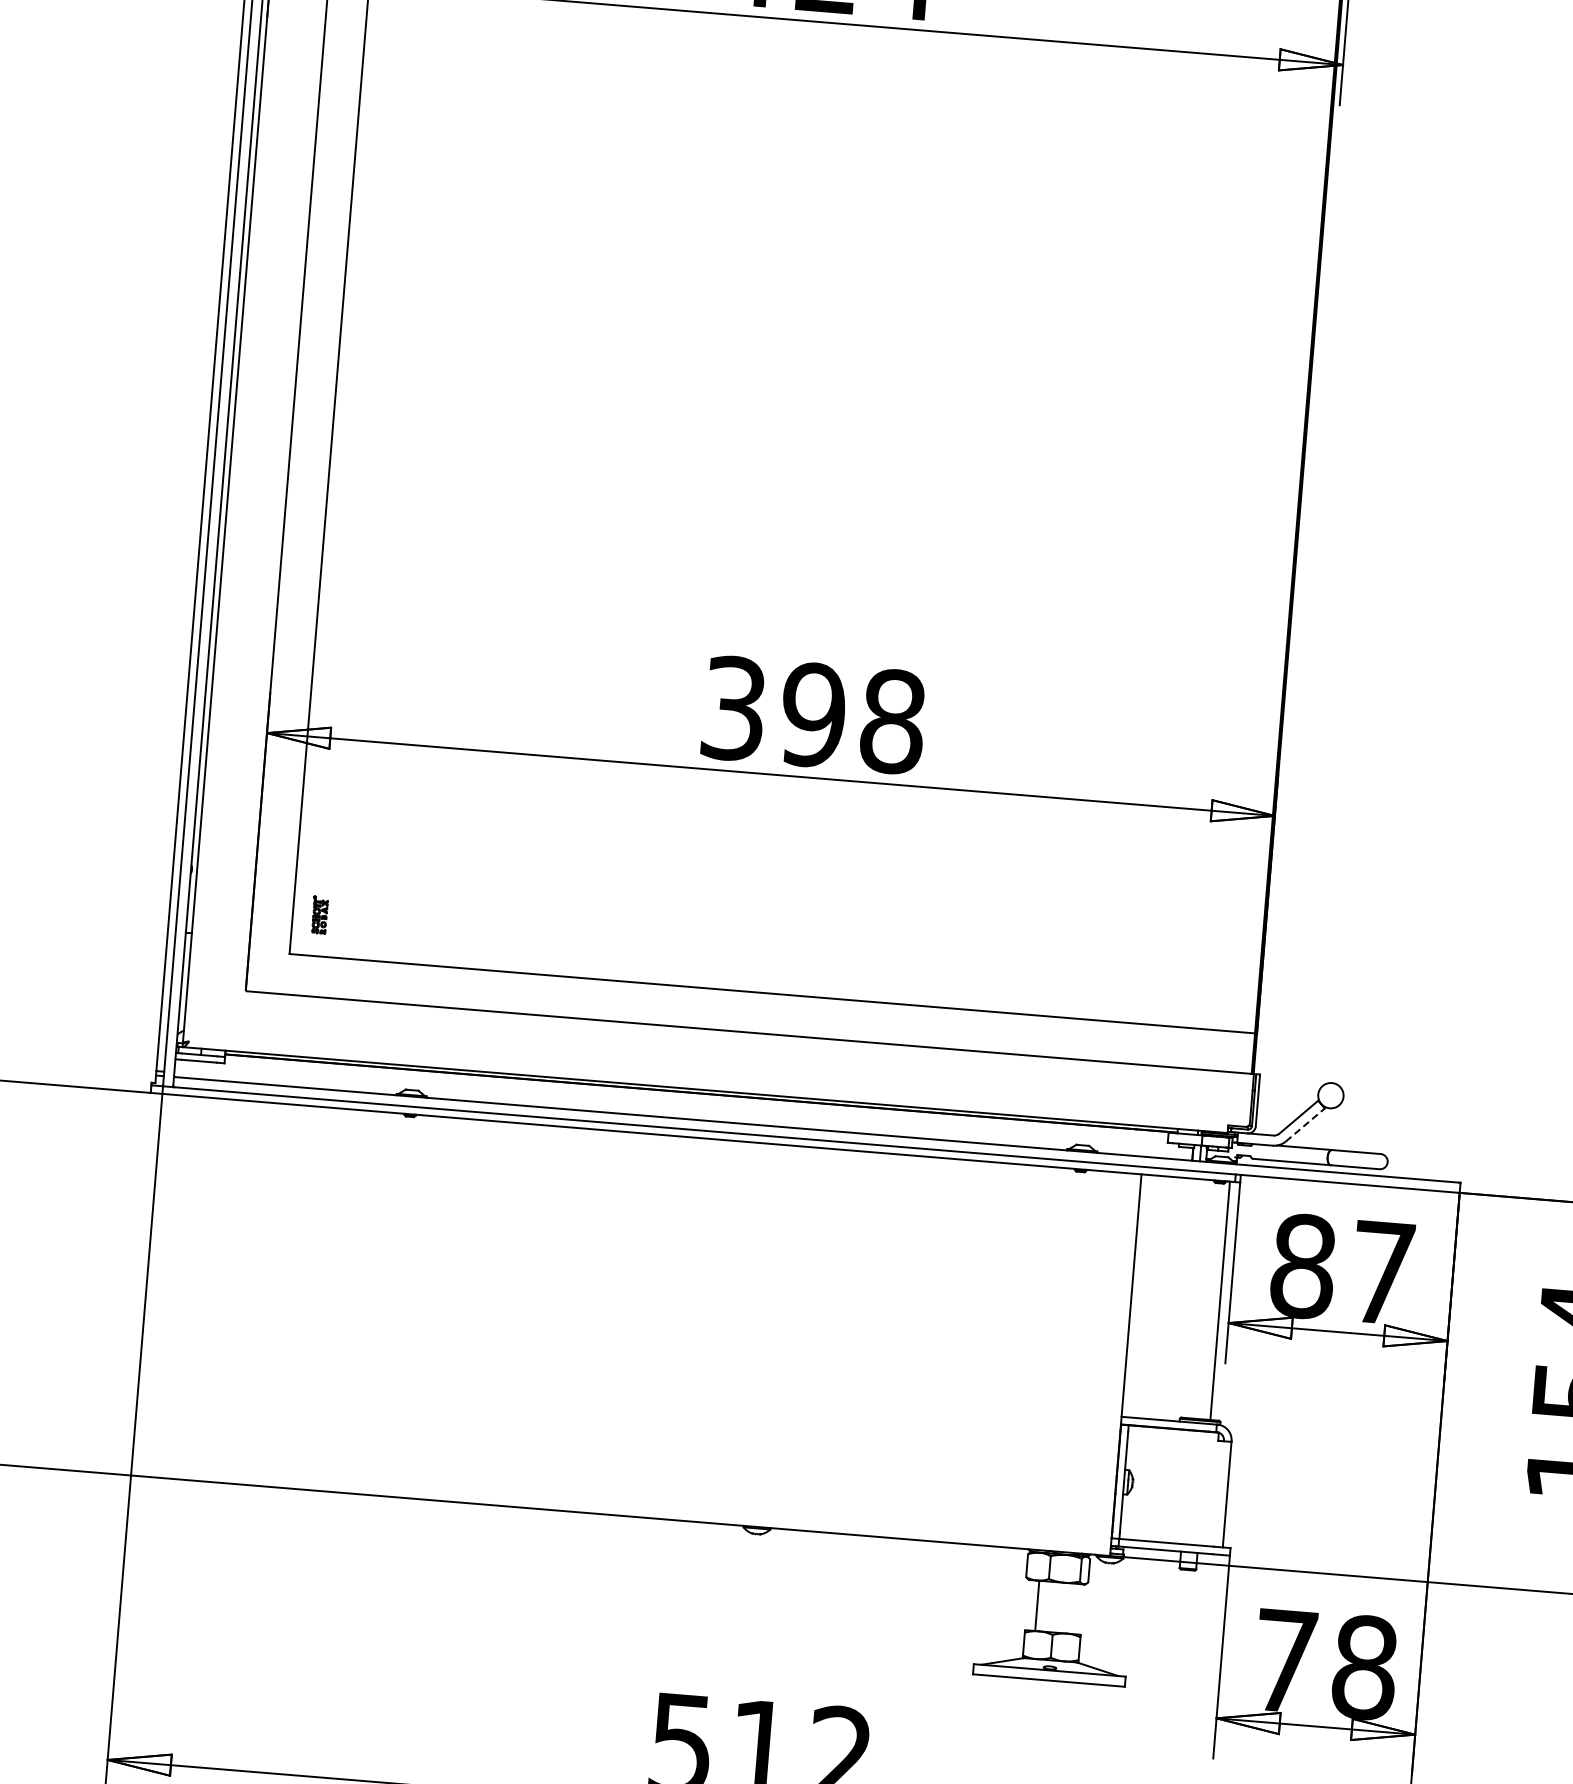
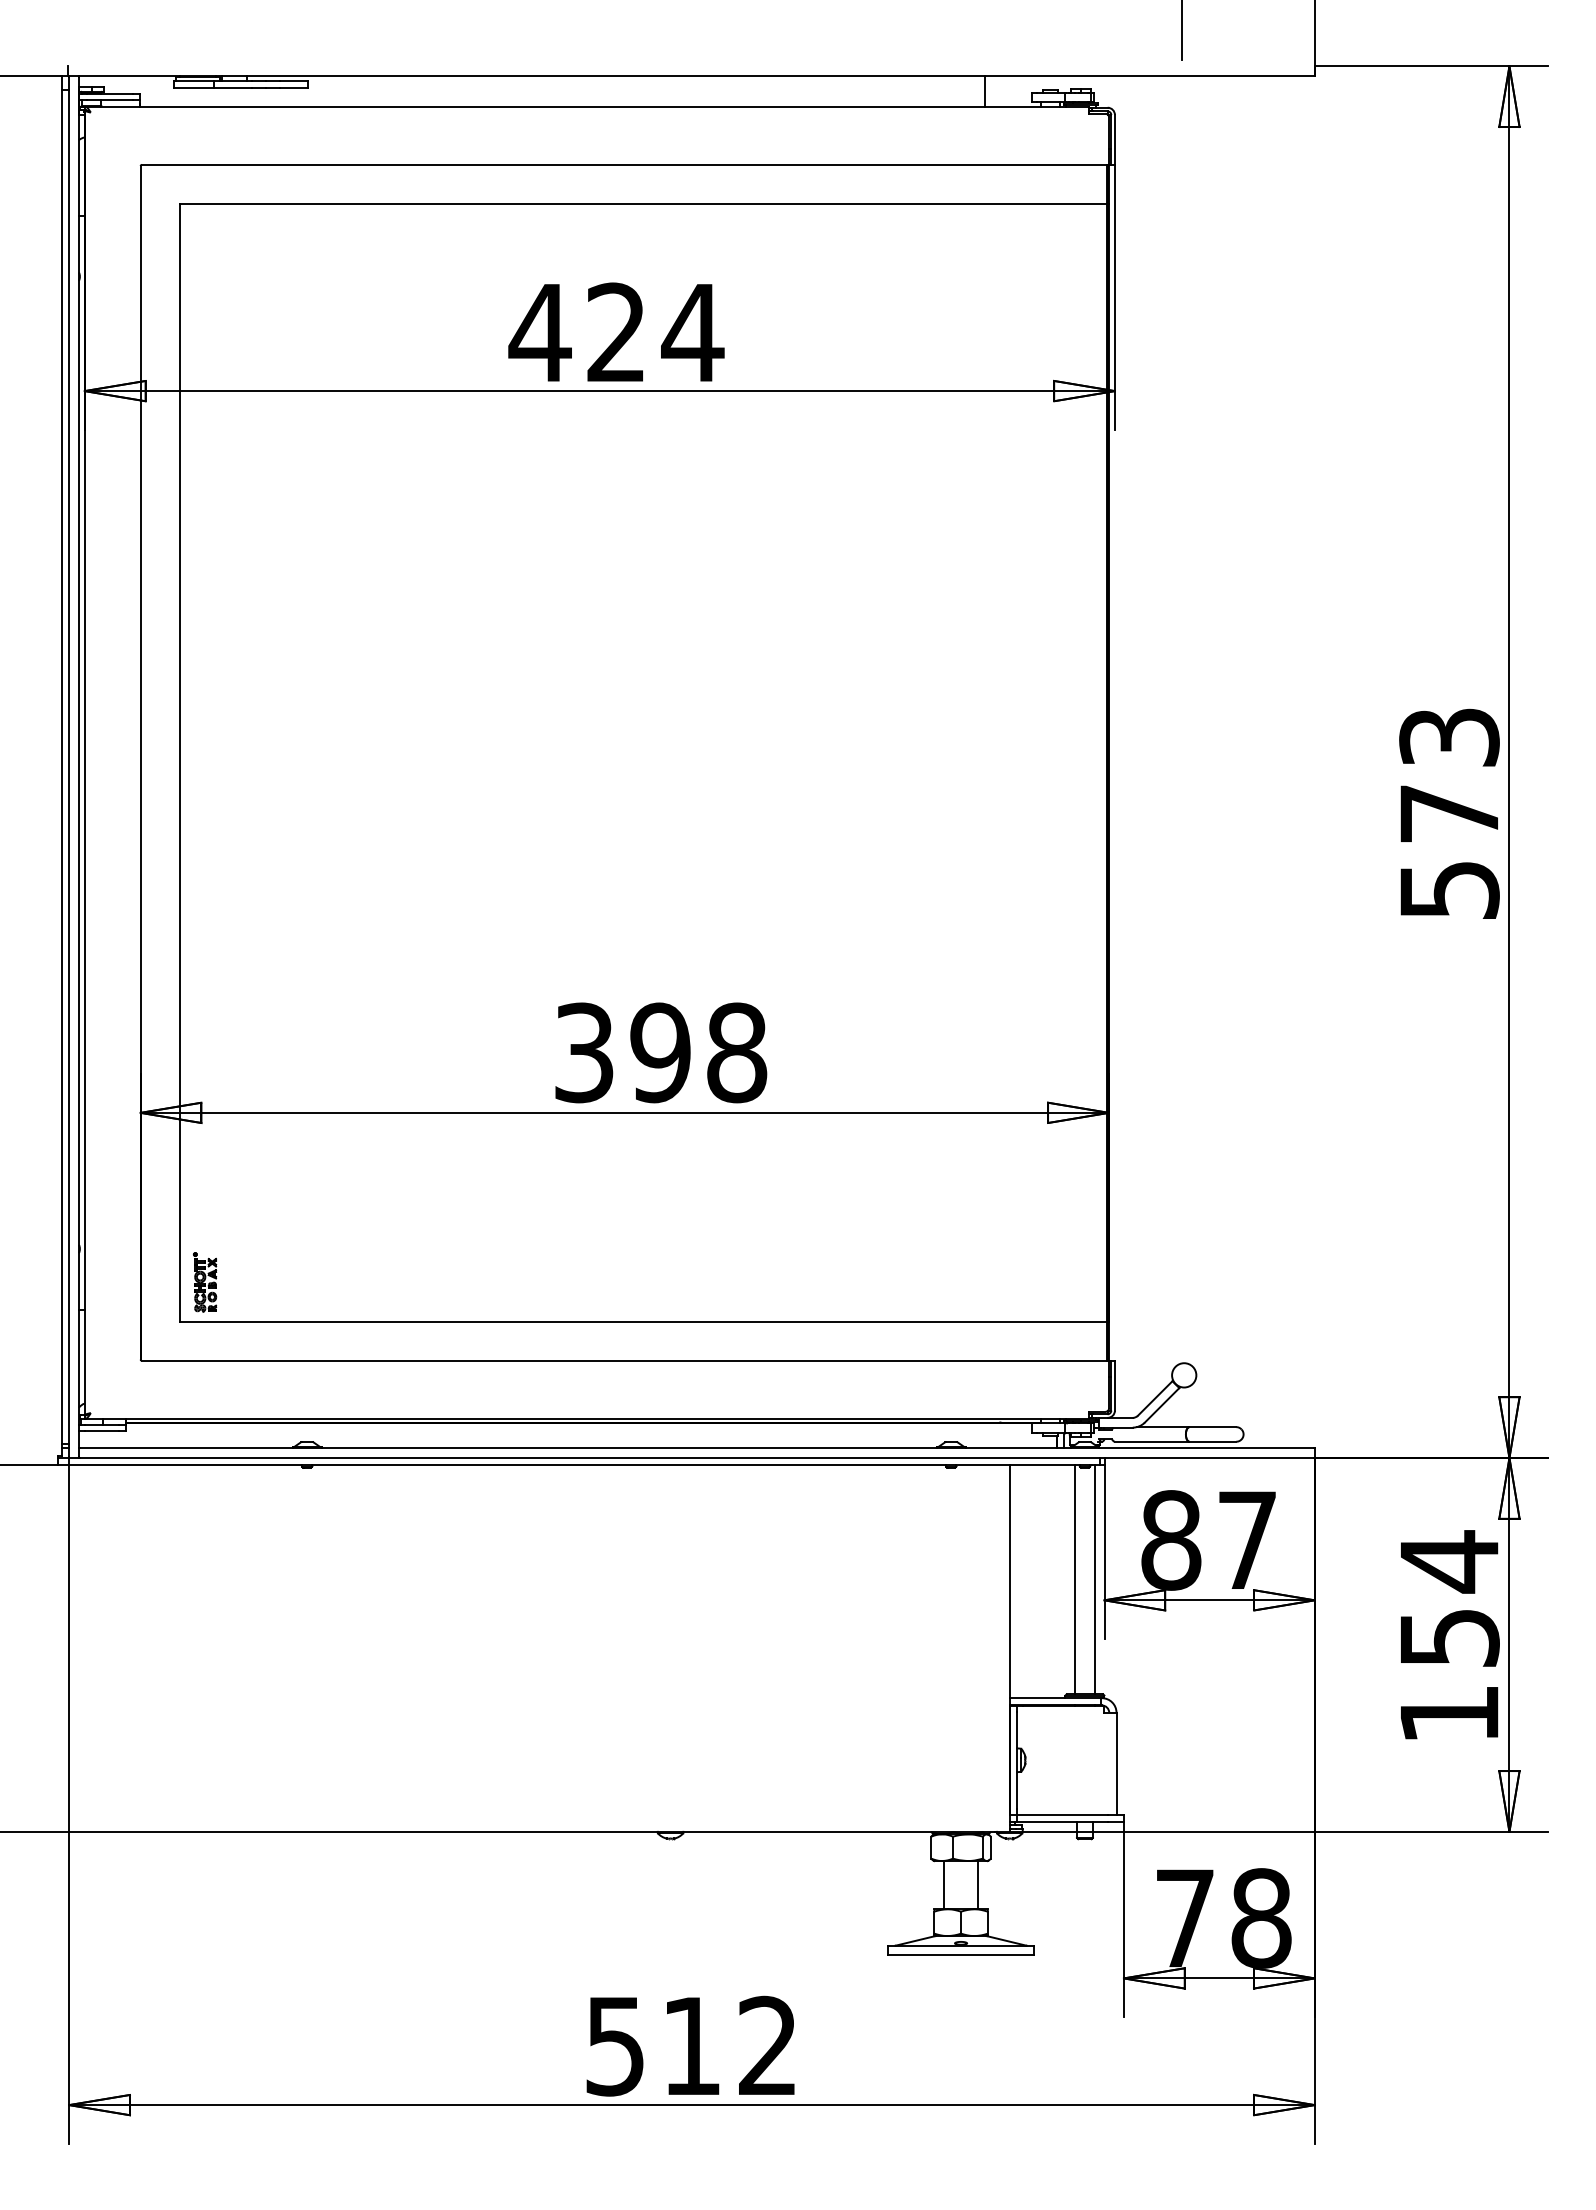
part: (319, 915) -> (205, 1282), size x1.67
line: (1305, 1125) -> (1162, 1405), dashed -> solid
line: (1200, 1298) -> (1075, 1579), added
line: (1073, 1609) -> (978, 1885), added

